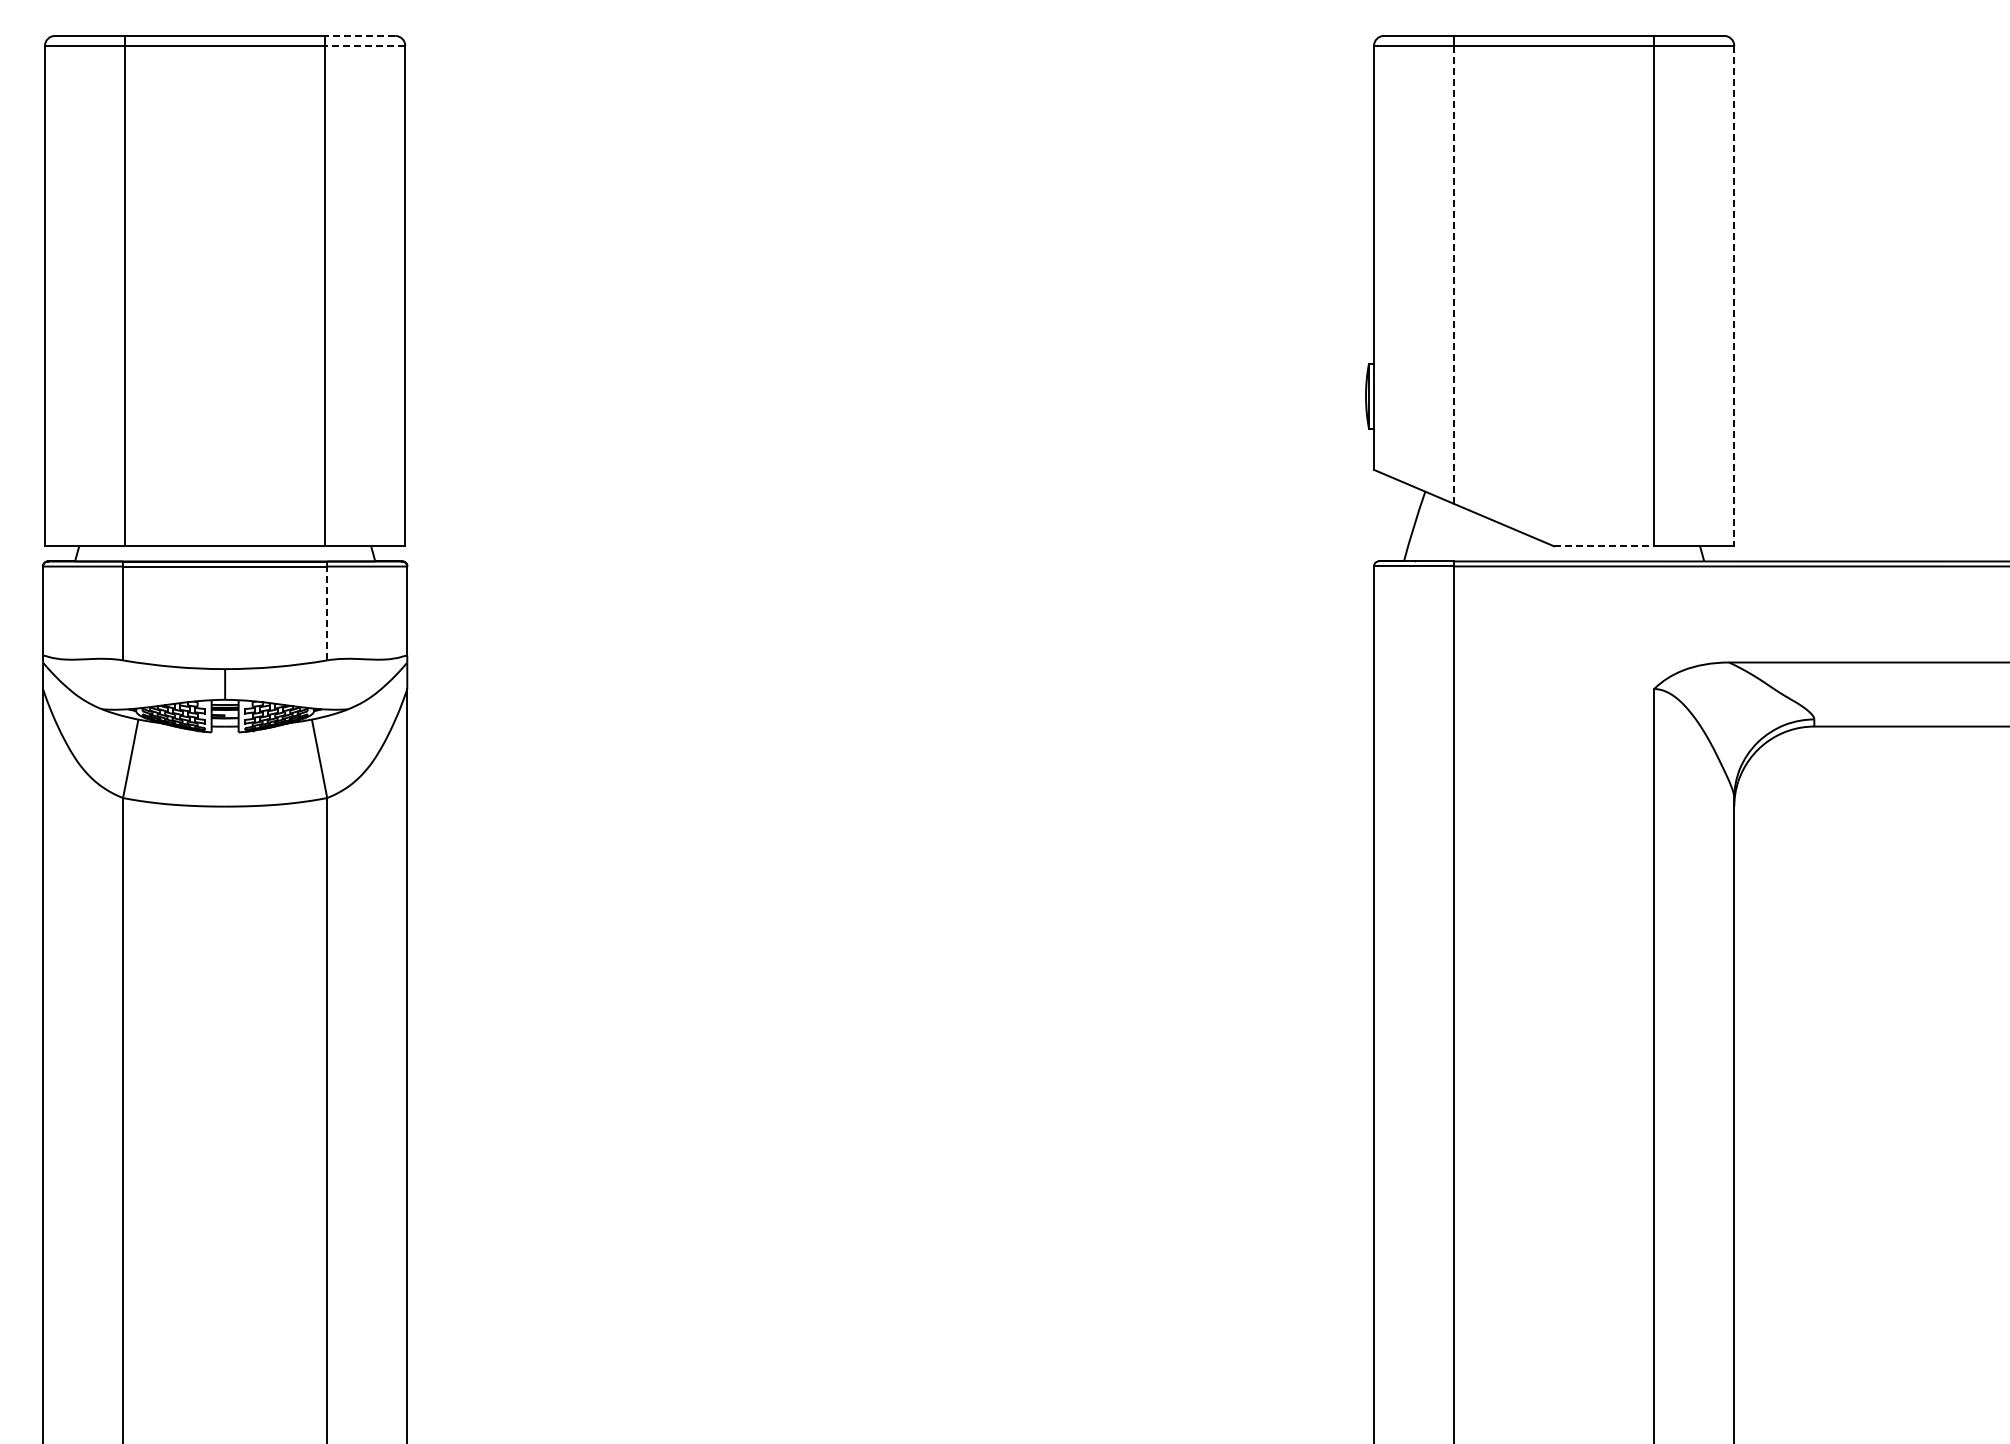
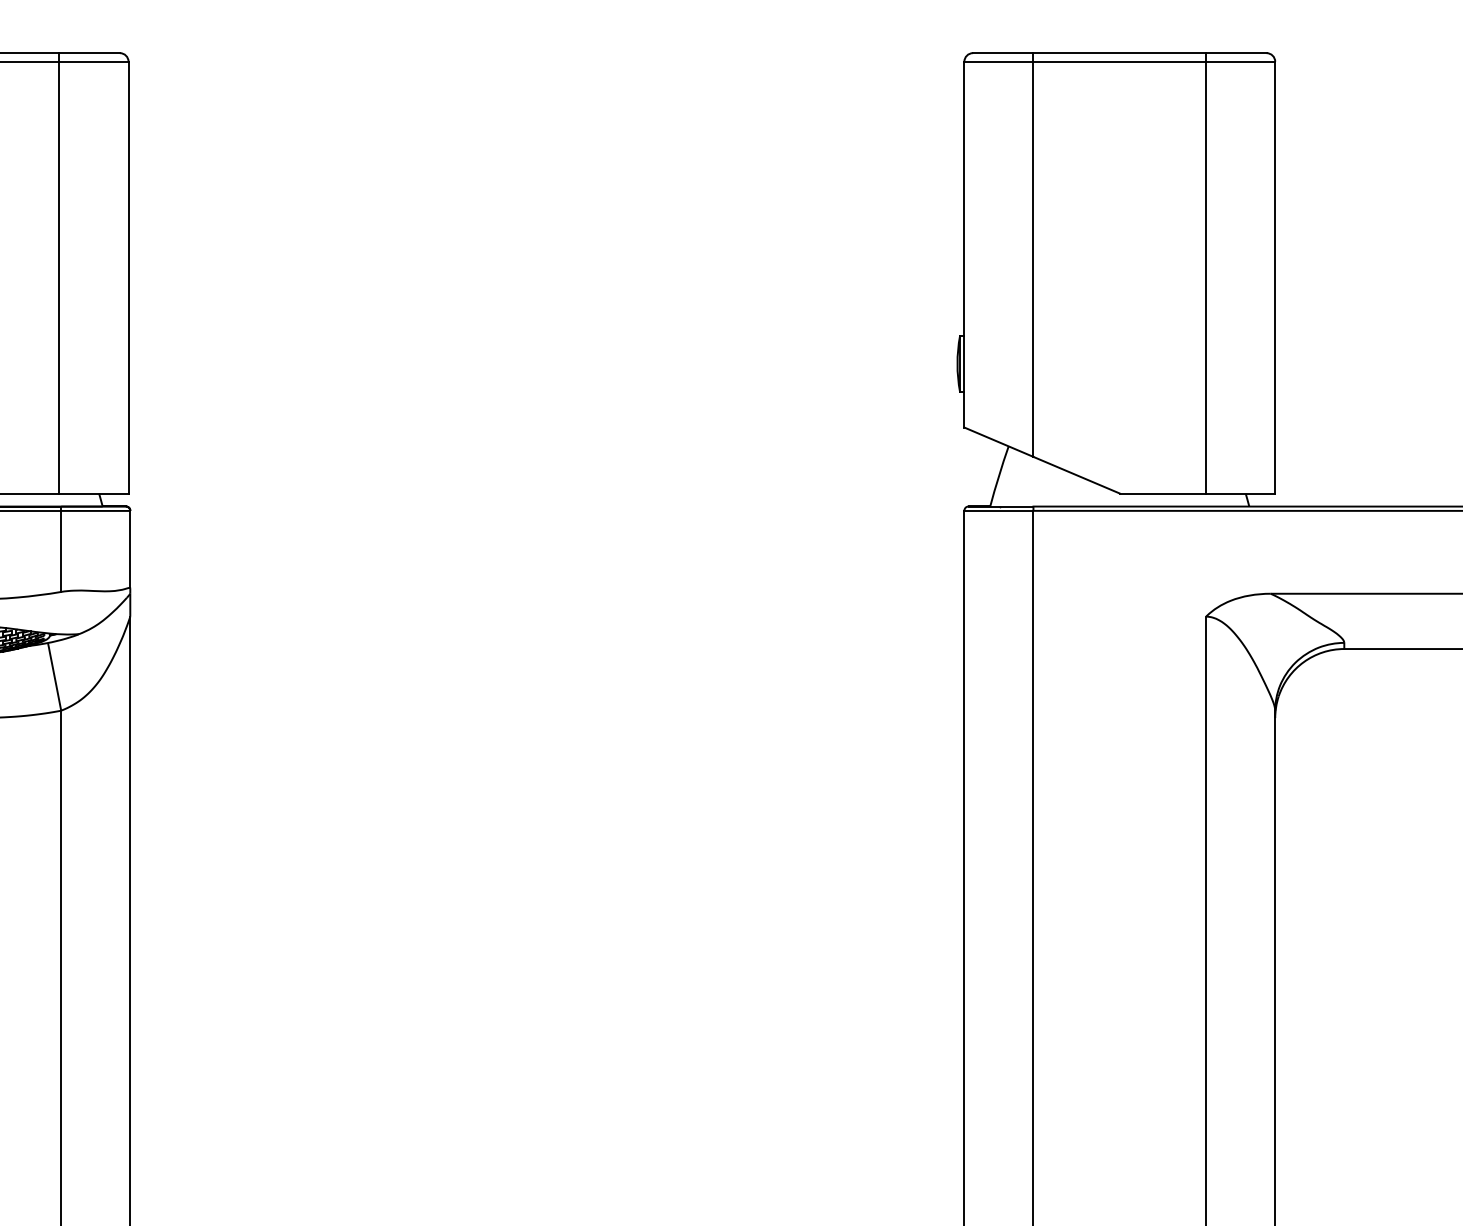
line: (359, 35) -> (89, 52), dashed -> solid
line: (364, 45) -> (93, 61), dashed -> solid
line: (1454, 274) -> (1033, 258), dashed -> solid
line: (1734, 296) -> (1275, 277), dashed -> solid
line: (1604, 546) -> (1163, 493), dashed -> solid
line: (327, 613) -> (61, 551), dashed -> solid

